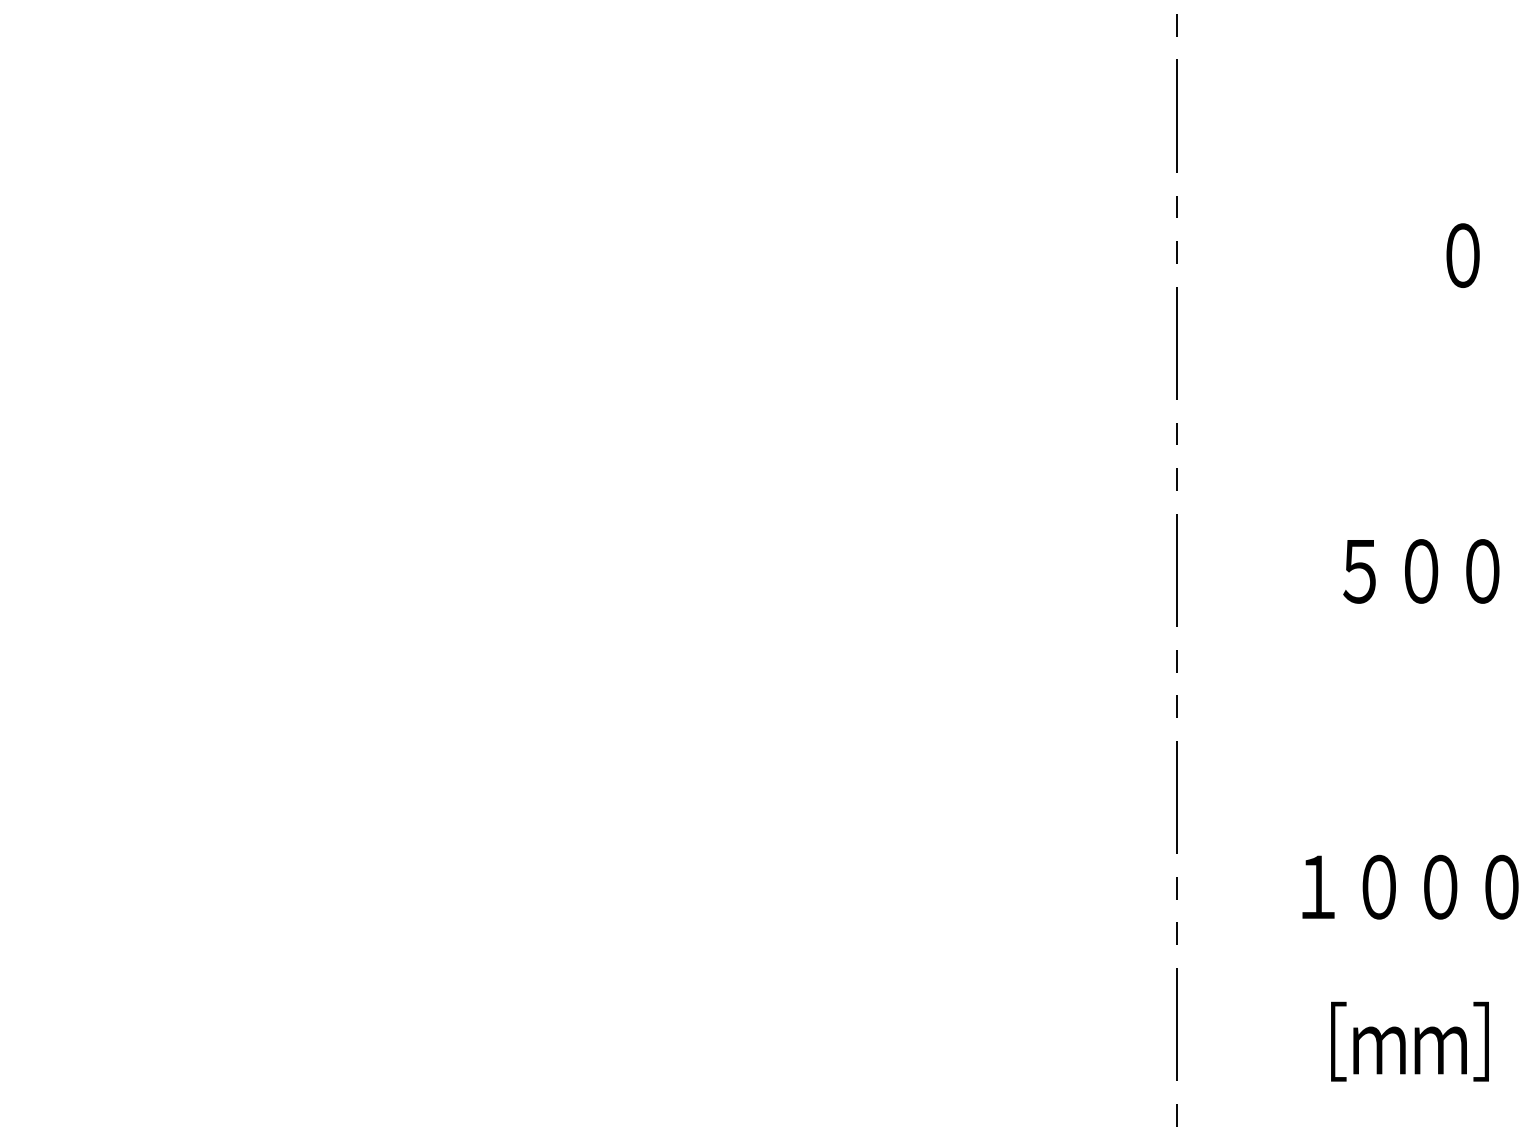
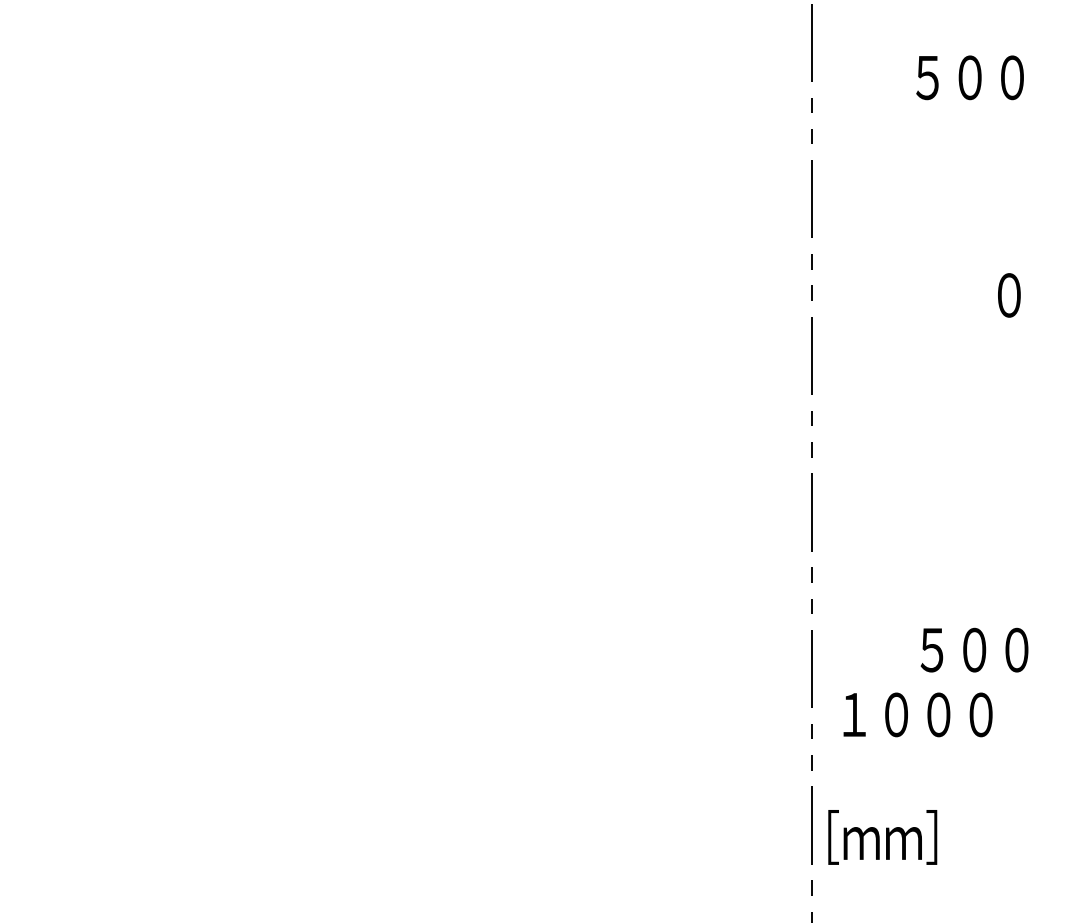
text: (1421, 570) -> (974, 649), moved
text: (1409, 886) -> (917, 714), moved
text: (1409, 1041) -> (882, 837), moved

